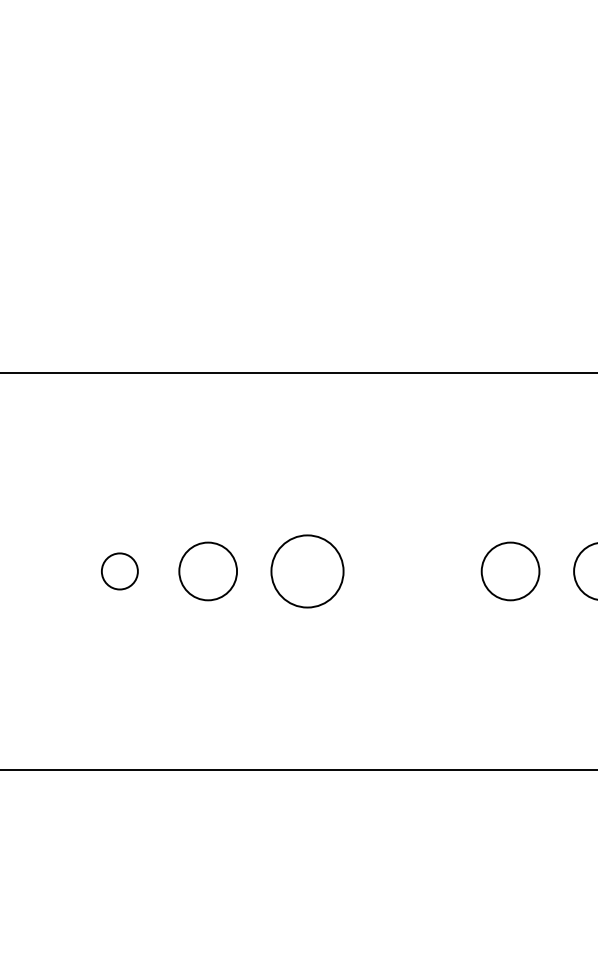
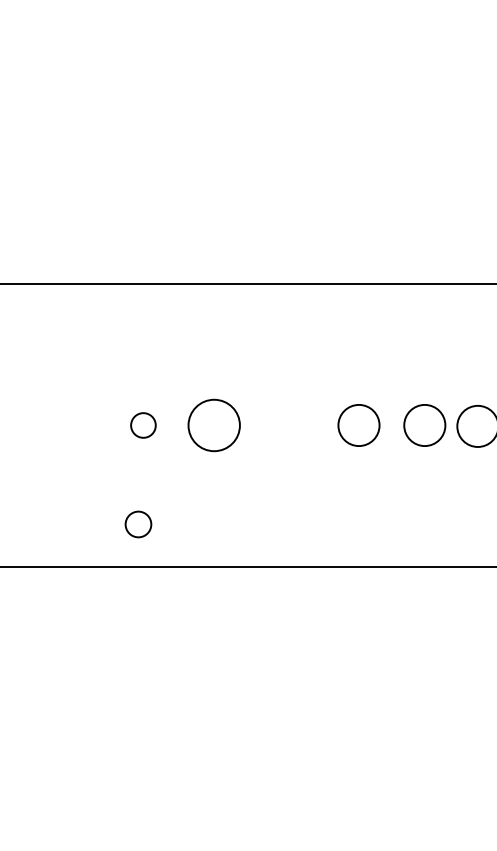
circle: (119, 571) -> (138, 524), moved
circle: (208, 571) -> (143, 425), size x0.6

